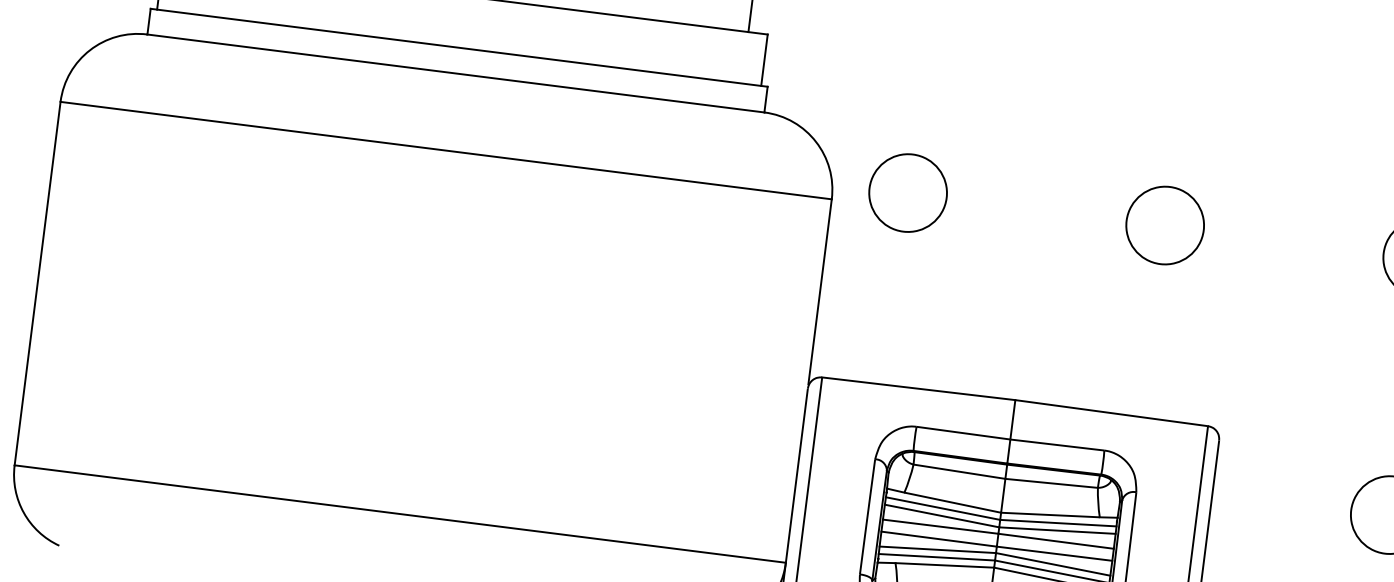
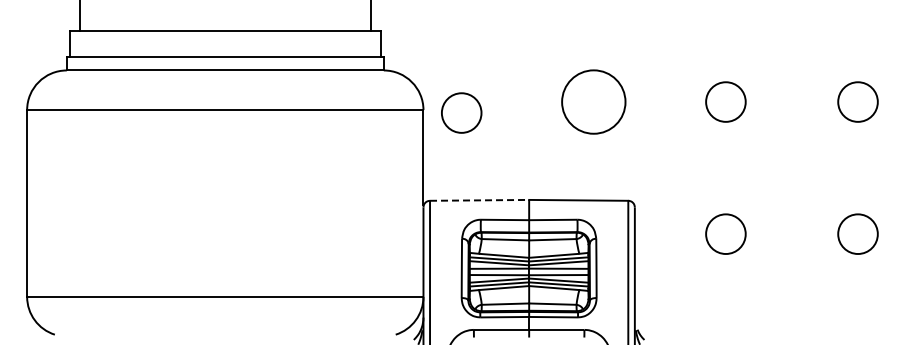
circle: (907, 191) -> (461, 112), moved
circle: (1164, 224) -> (593, 101), size x1.6
line: (918, 388) -> (479, 200), solid -> dashed

